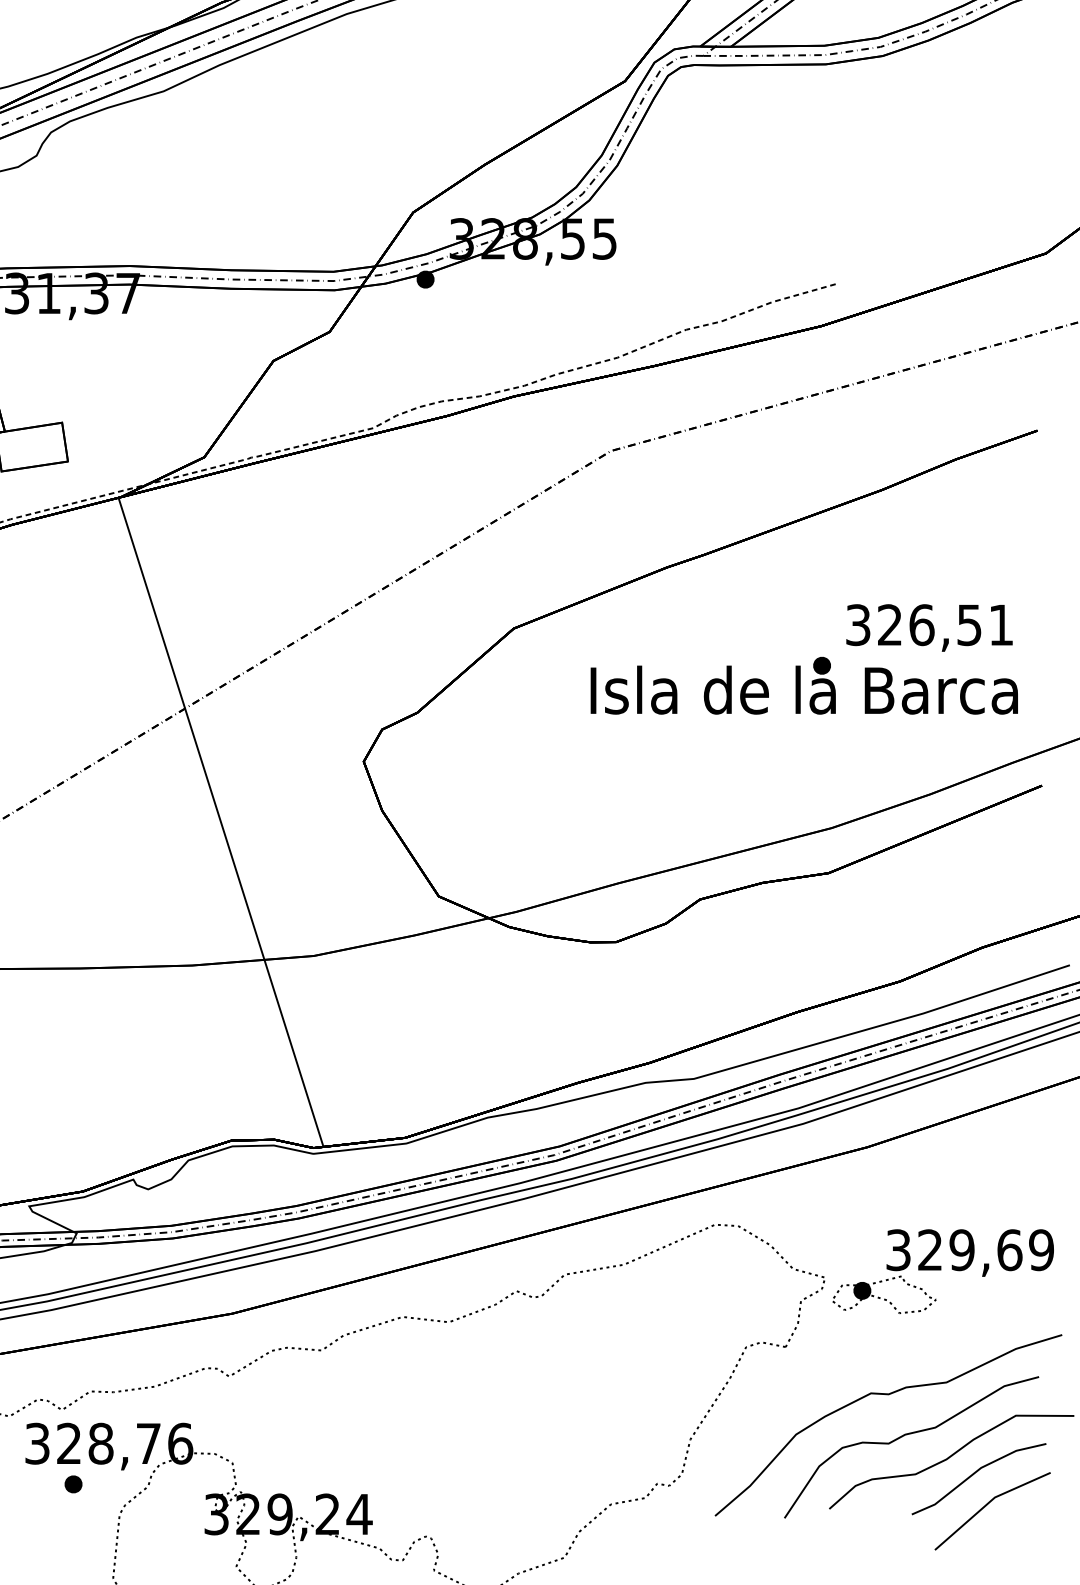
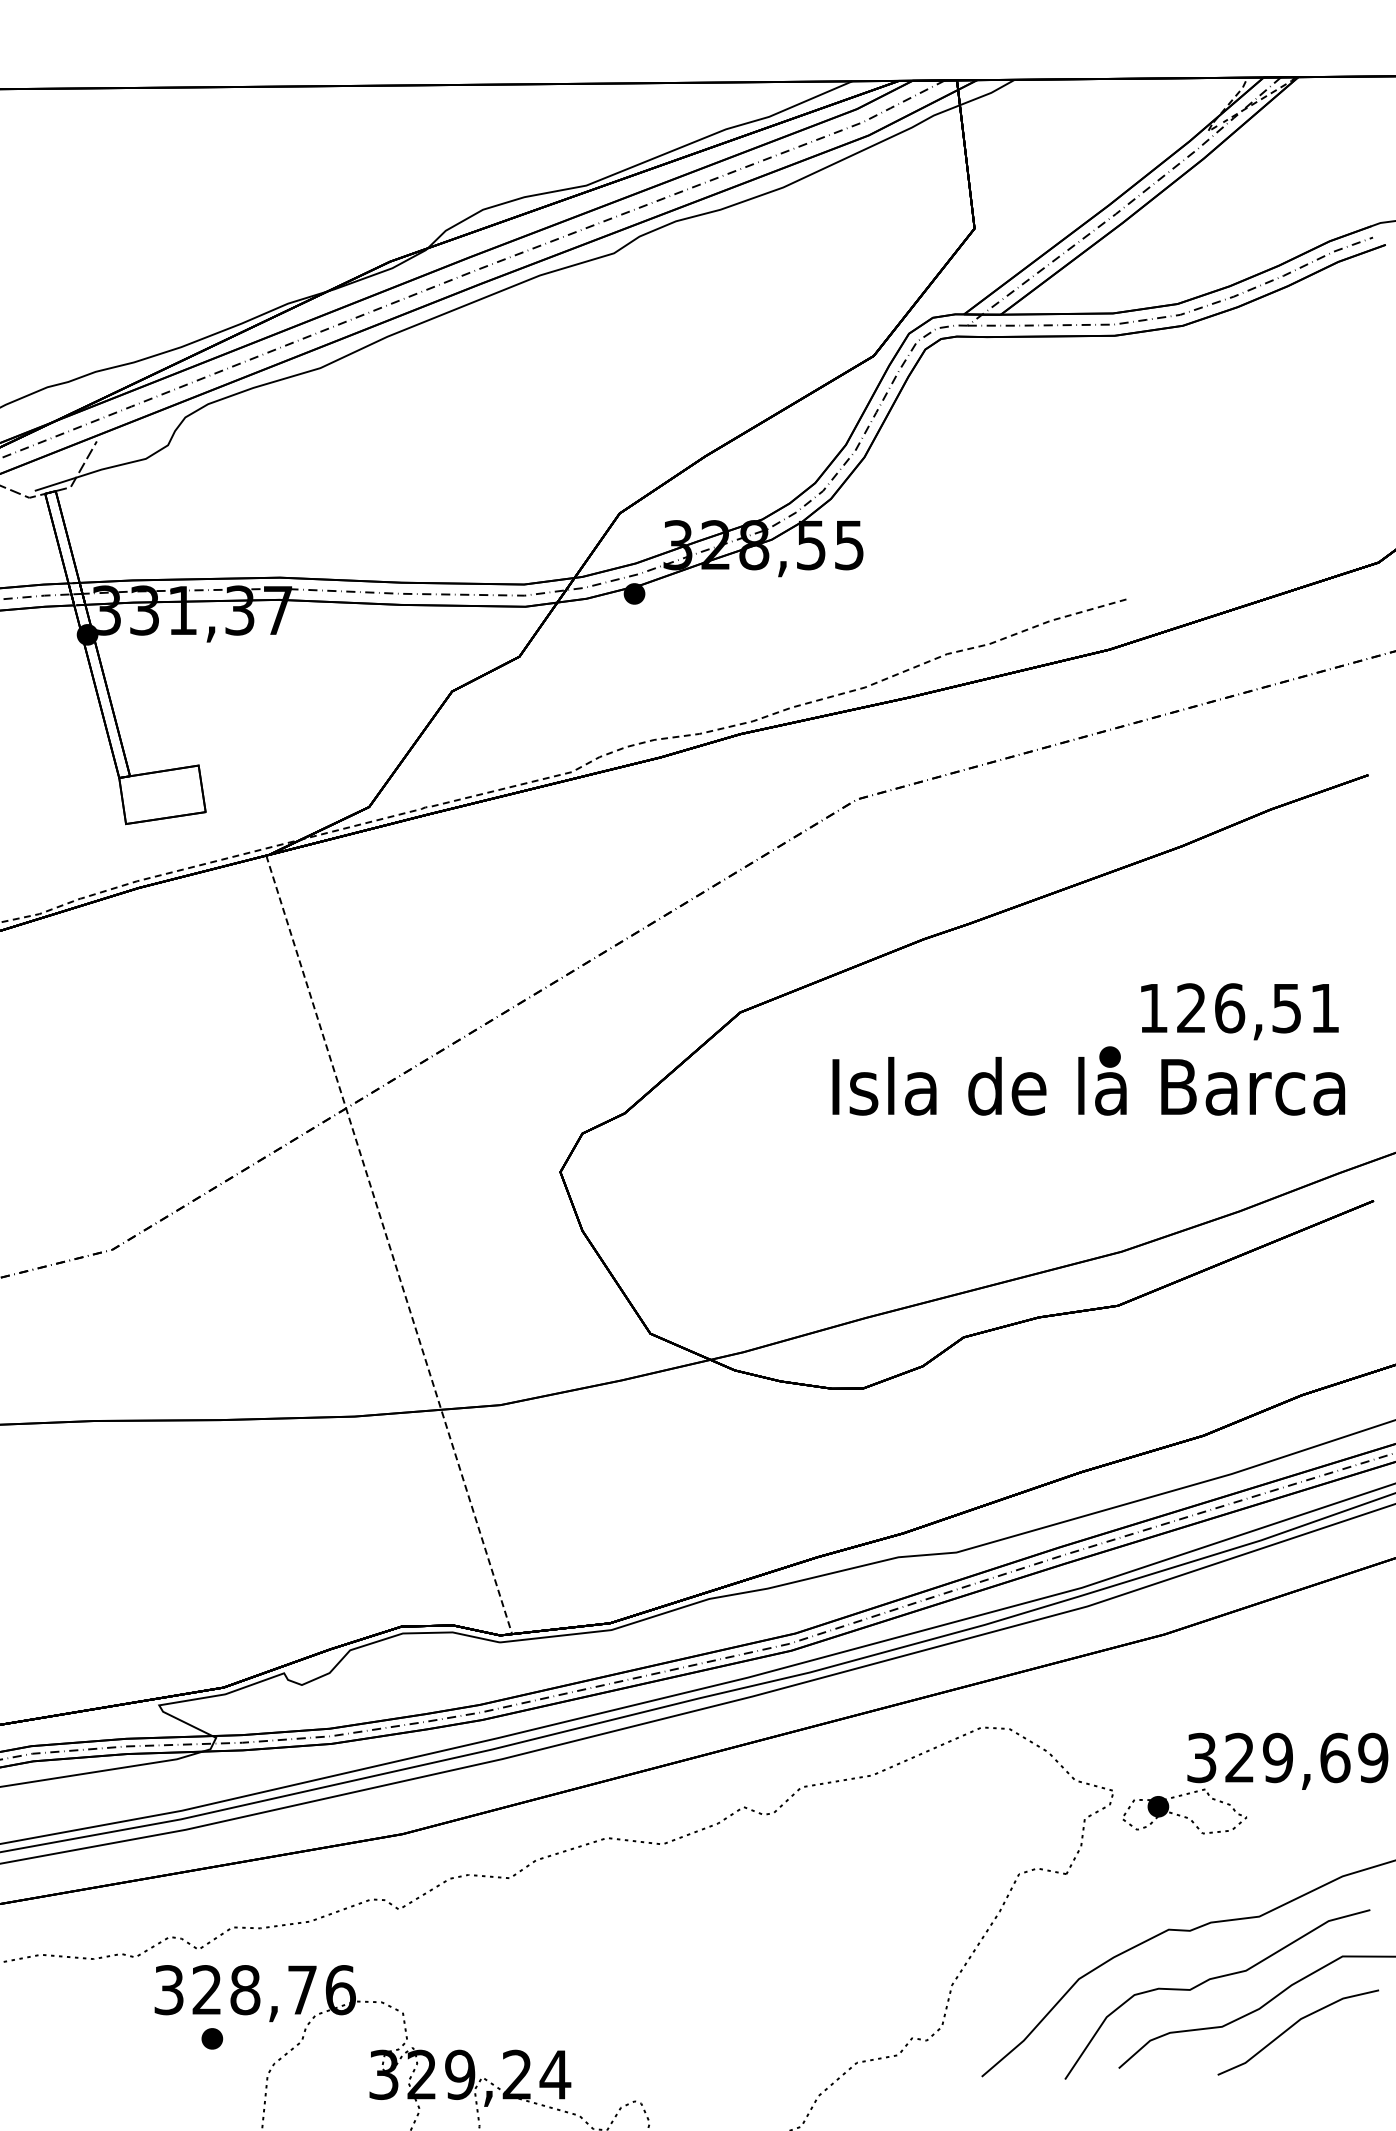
text: (858, 625) -> (1153, 1008), 326,51 -> 126,51
line: (221, 822) -> (389, 1245), solid -> dashed
line: (987, 1504) -> (1308, 2063), removed

